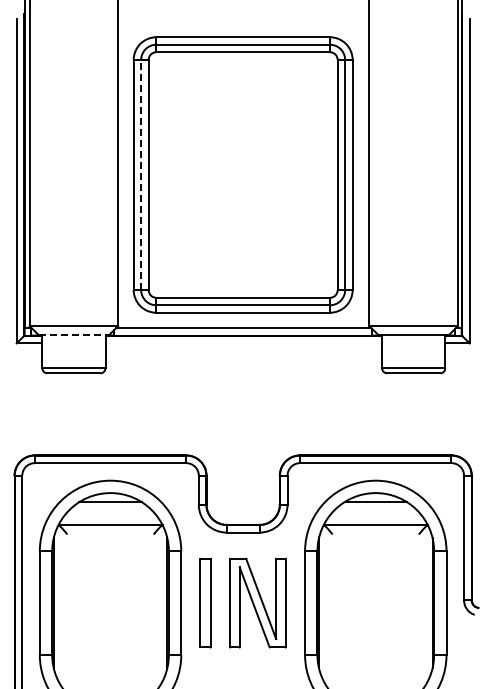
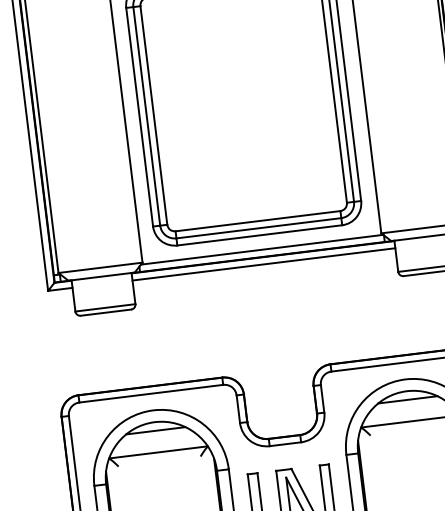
line: (141, 174) -> (147, 115), dashed -> solid
line: (73, 335) -> (101, 276), dashed -> solid
line: (243, 343) -> (263, 264), added

